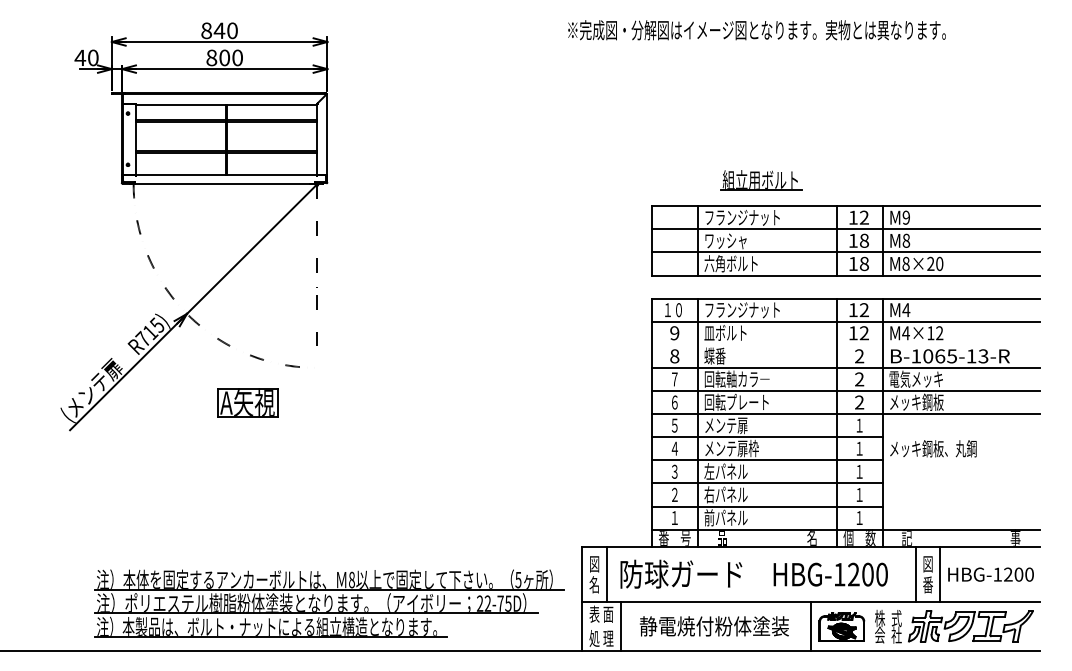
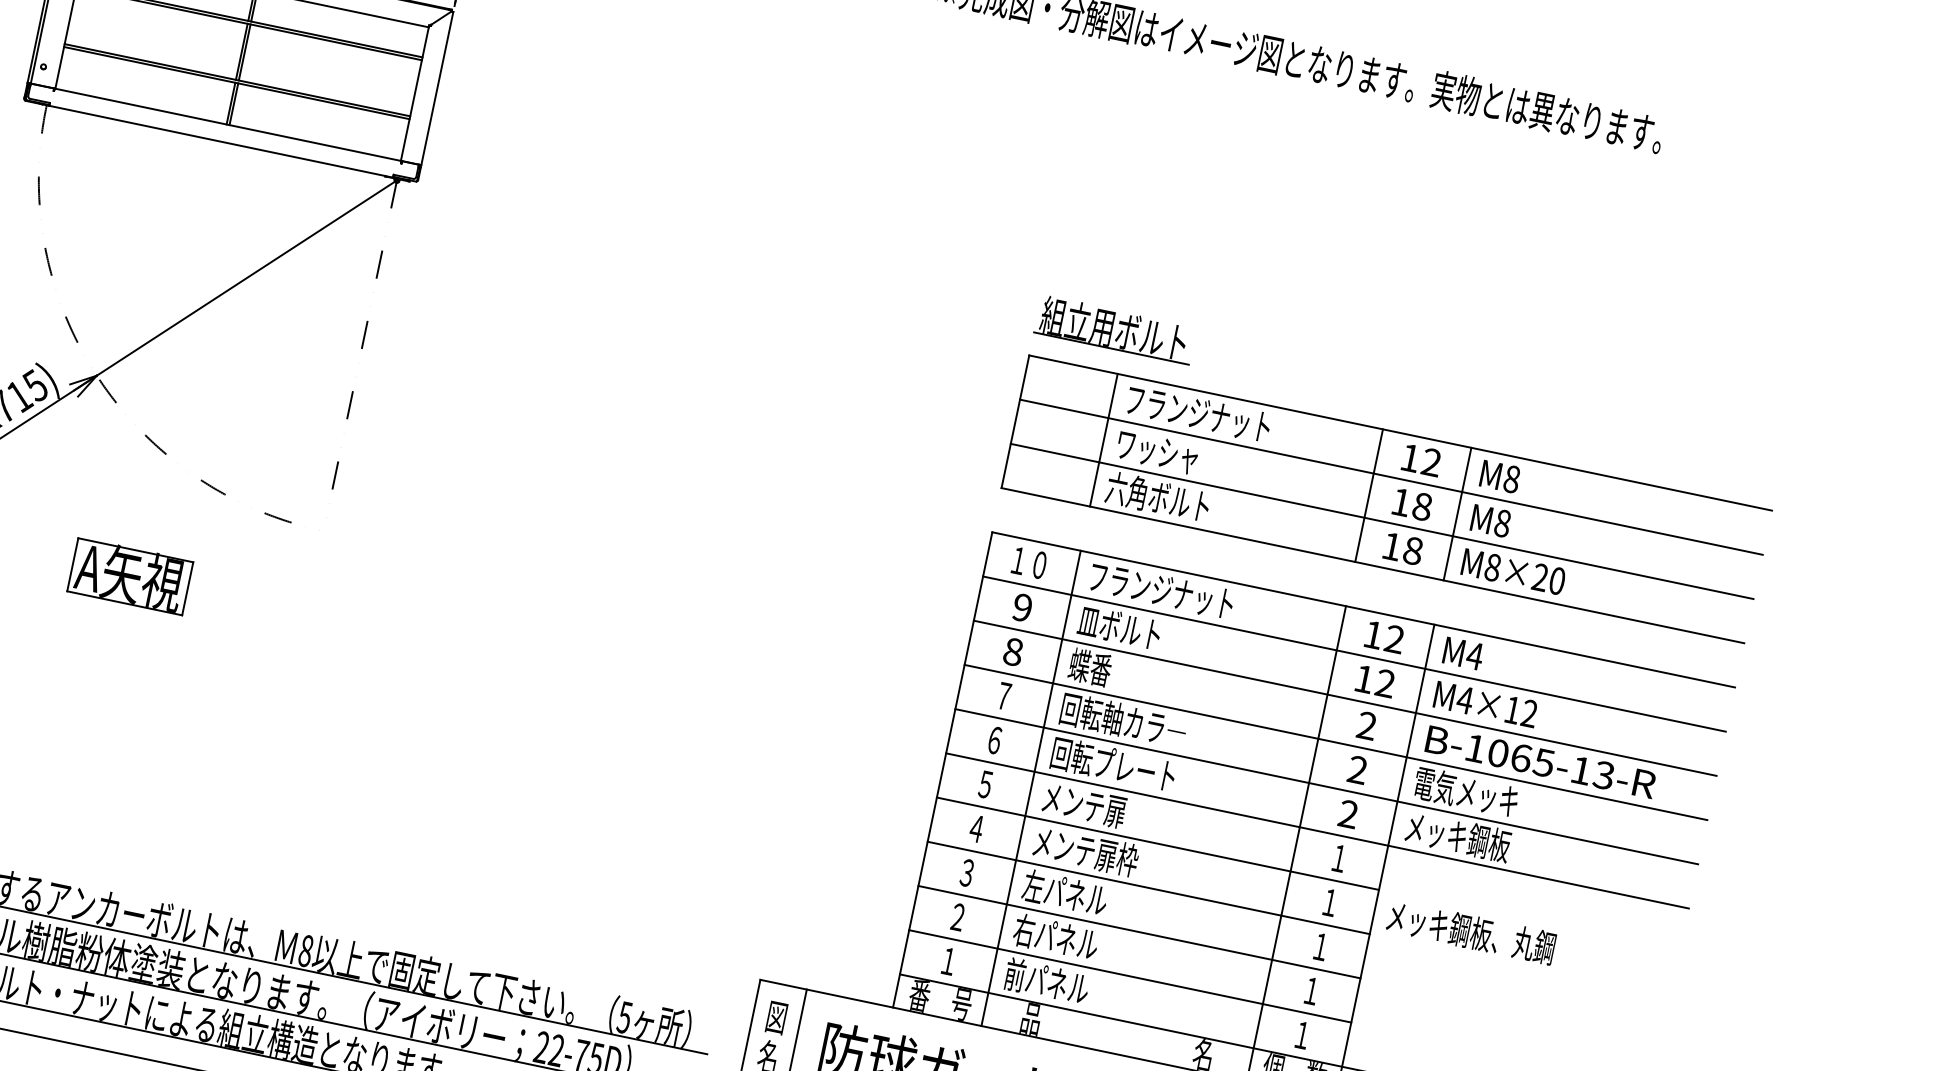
part: (761, 180) -> (1115, 330), moved
text: (906, 217) -> (1512, 478), M9 -> M8
line: (845, 344) -> (1344, 697), added
part: (247, 402) -> (129, 575), moved

